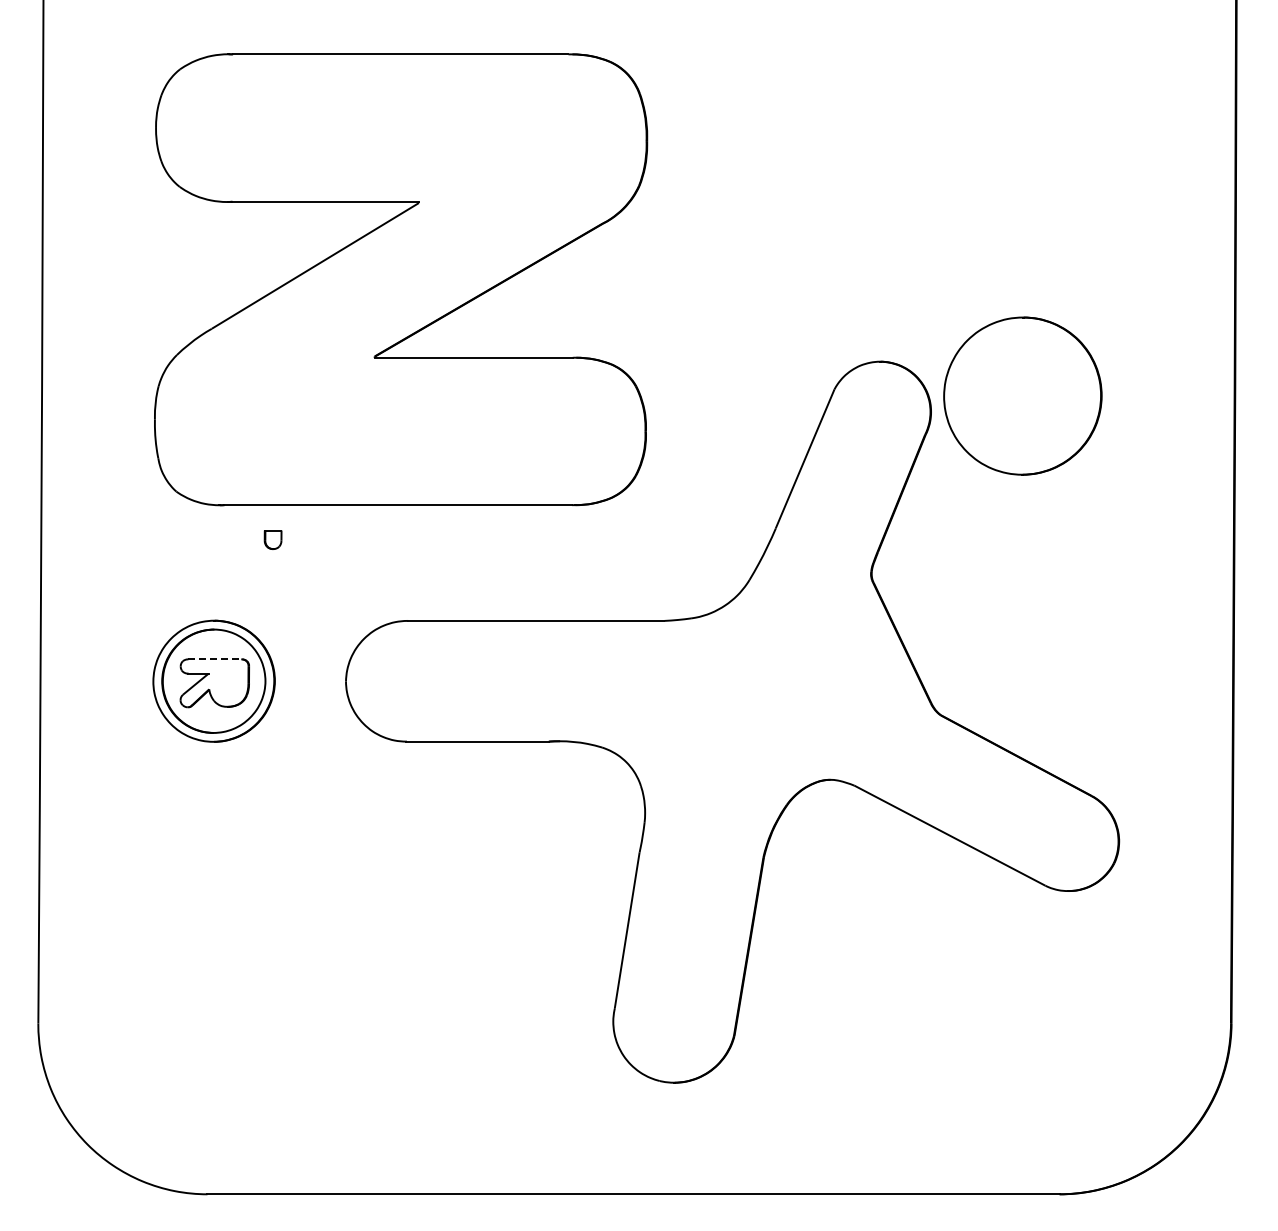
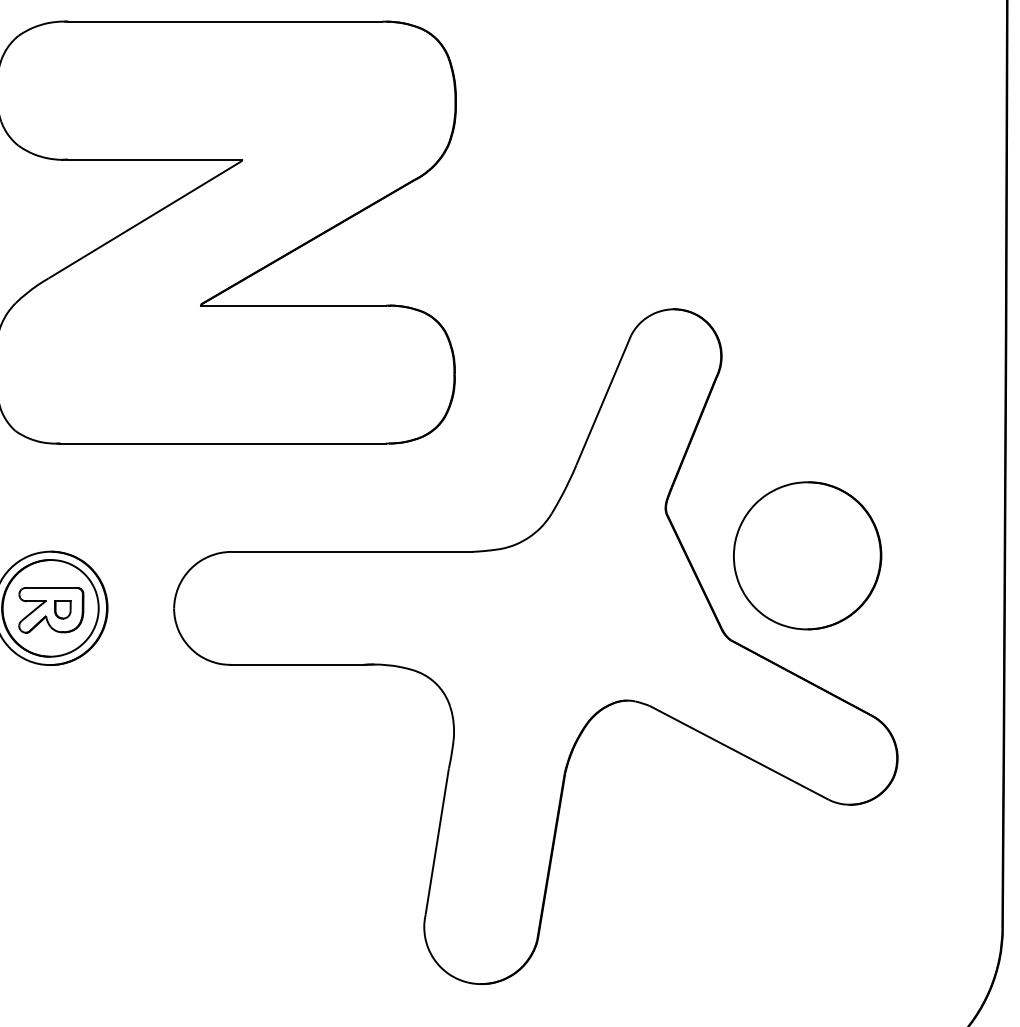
part: (1022, 395) -> (807, 555), moved
part: (272, 539) -> (62, 609), moved
line: (215, 659) -> (51, 588), dashed -> solid

